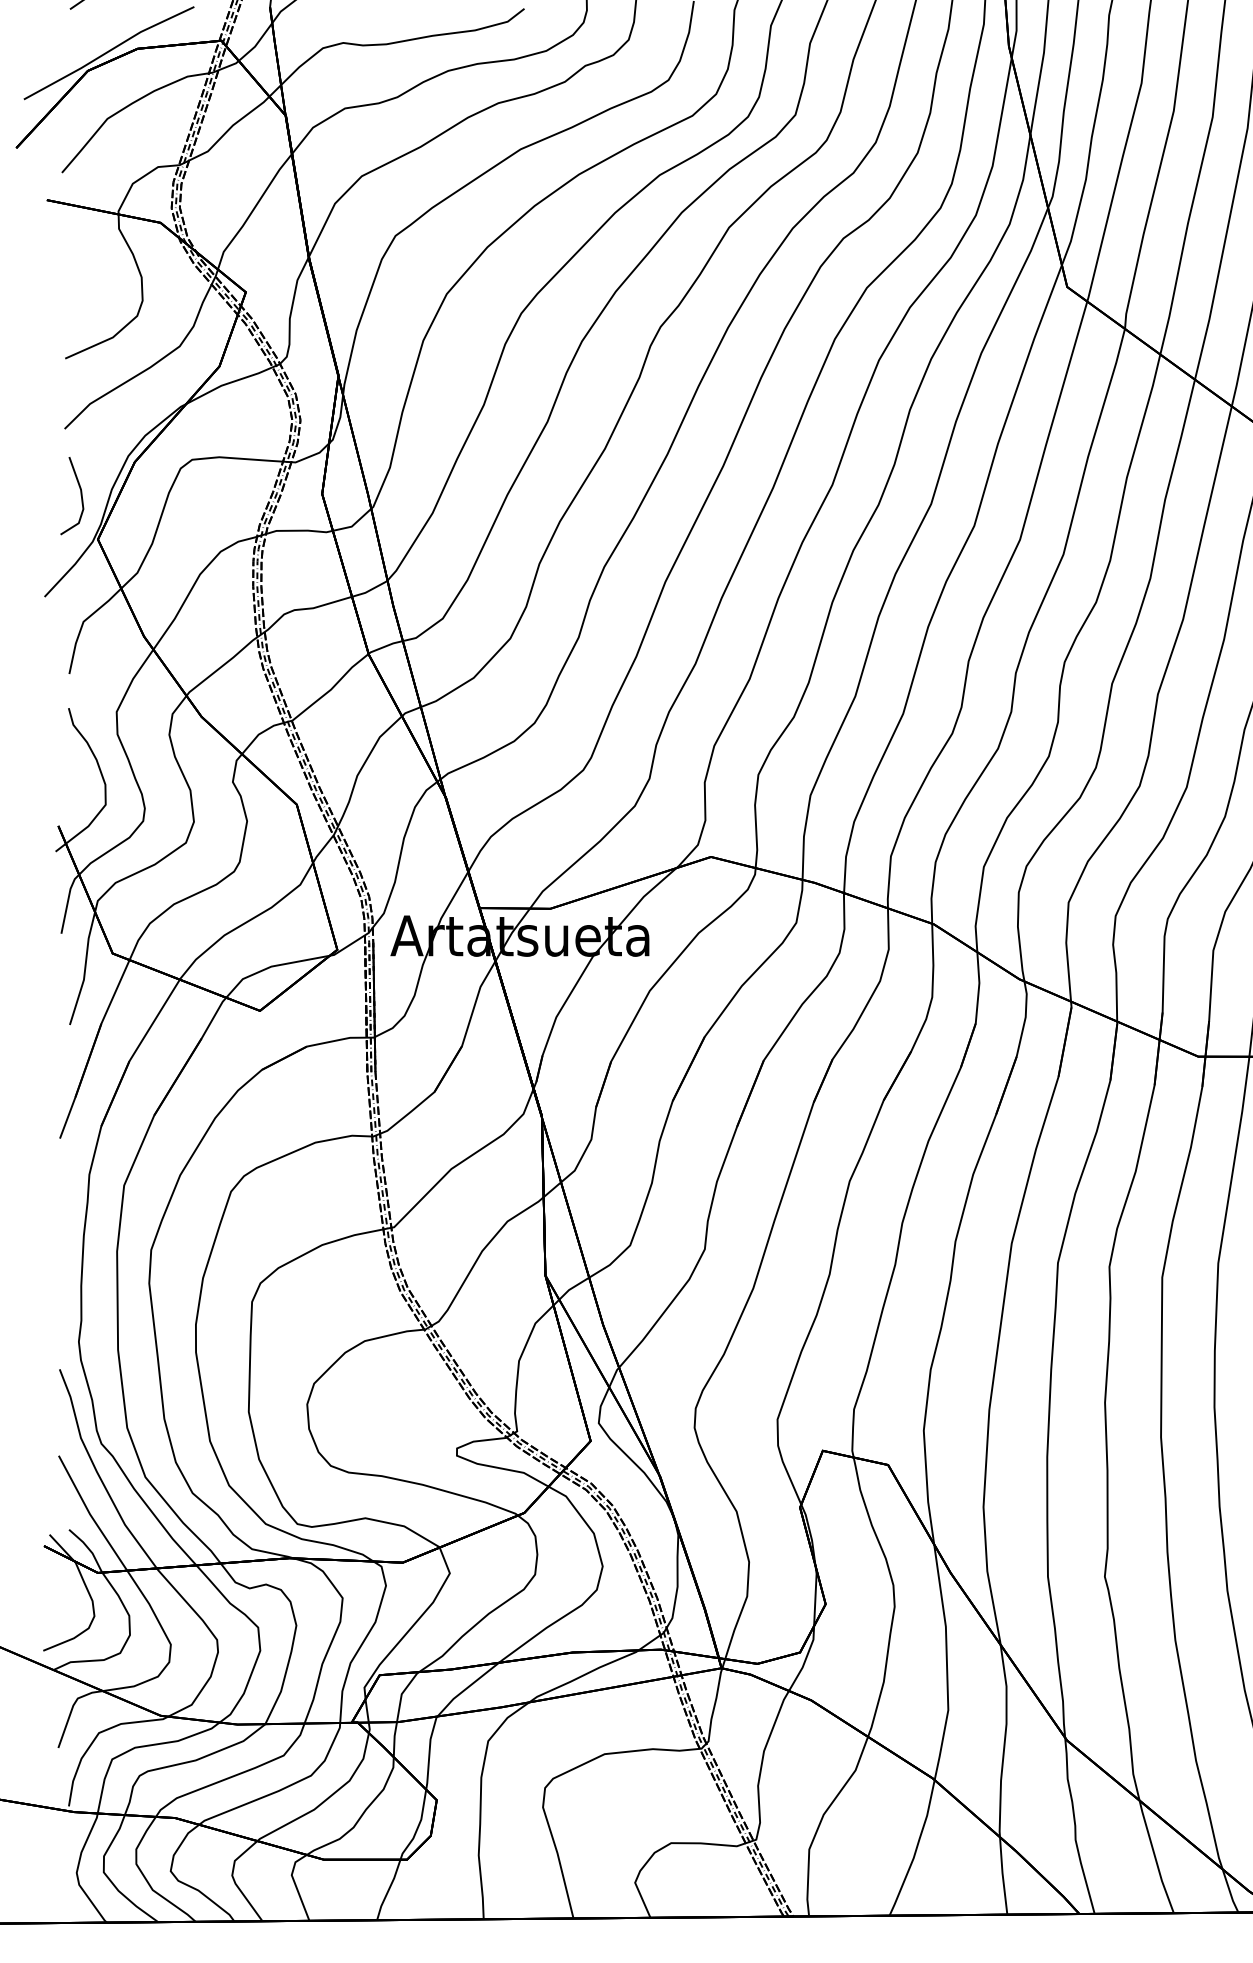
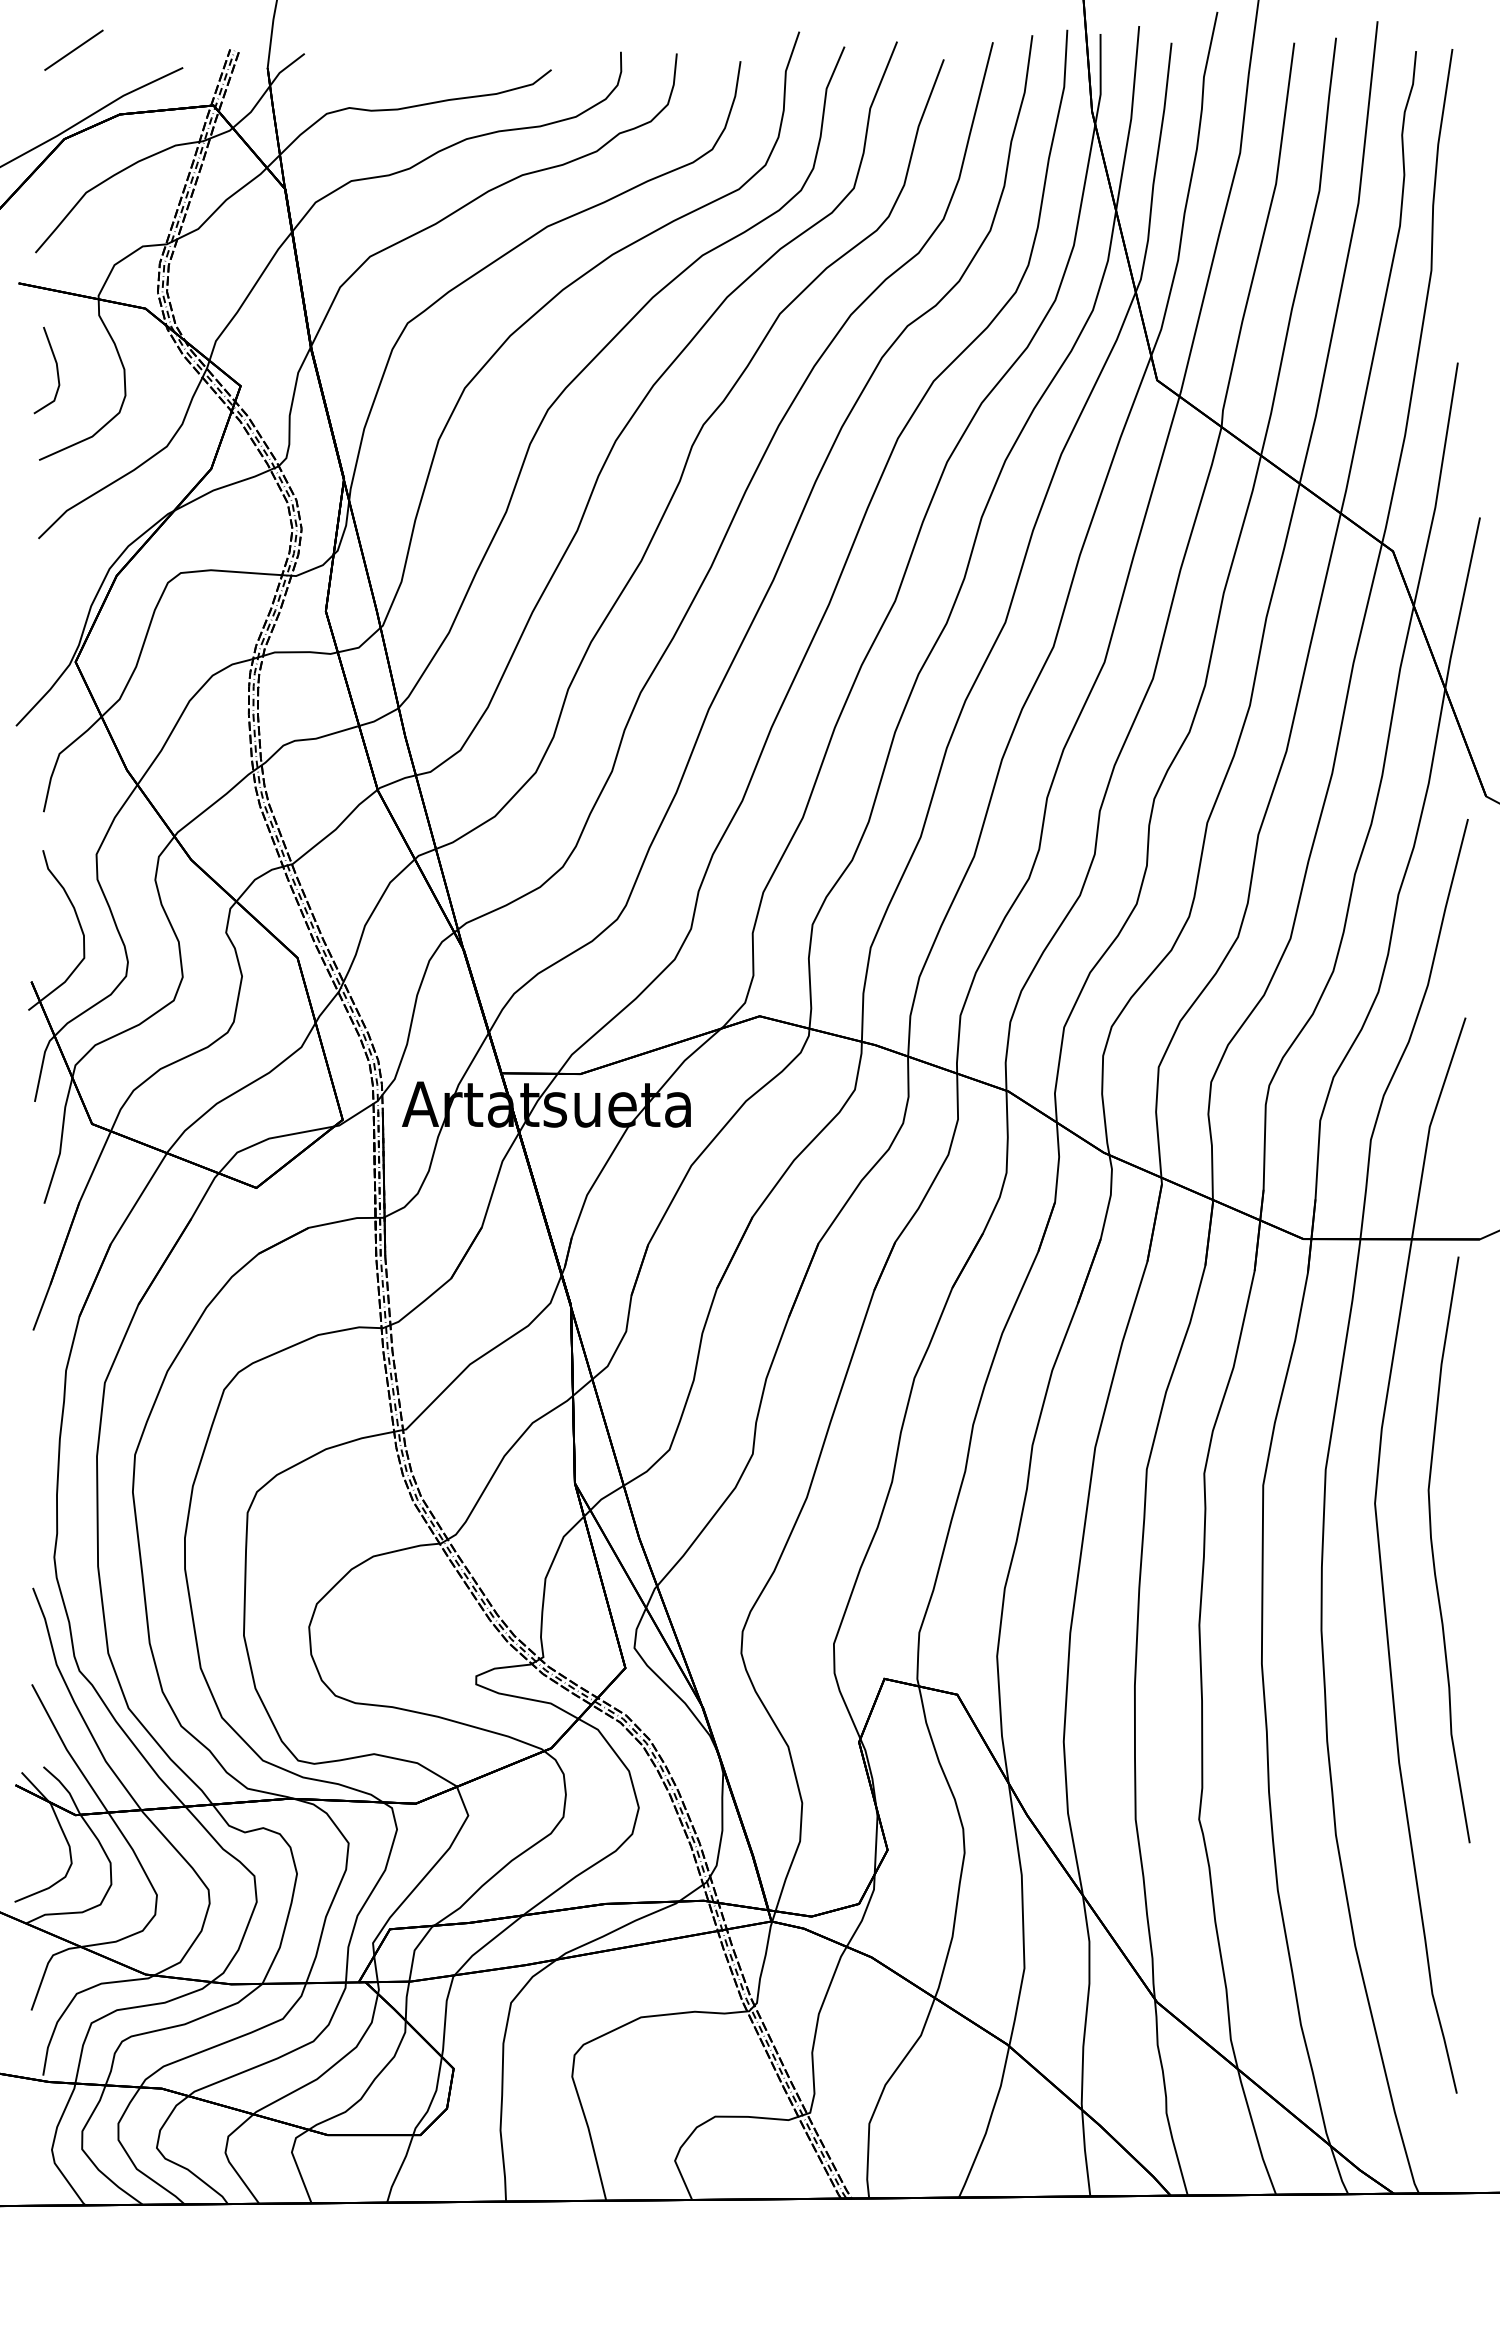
line: (80, 496) -> (56, 370), moved

